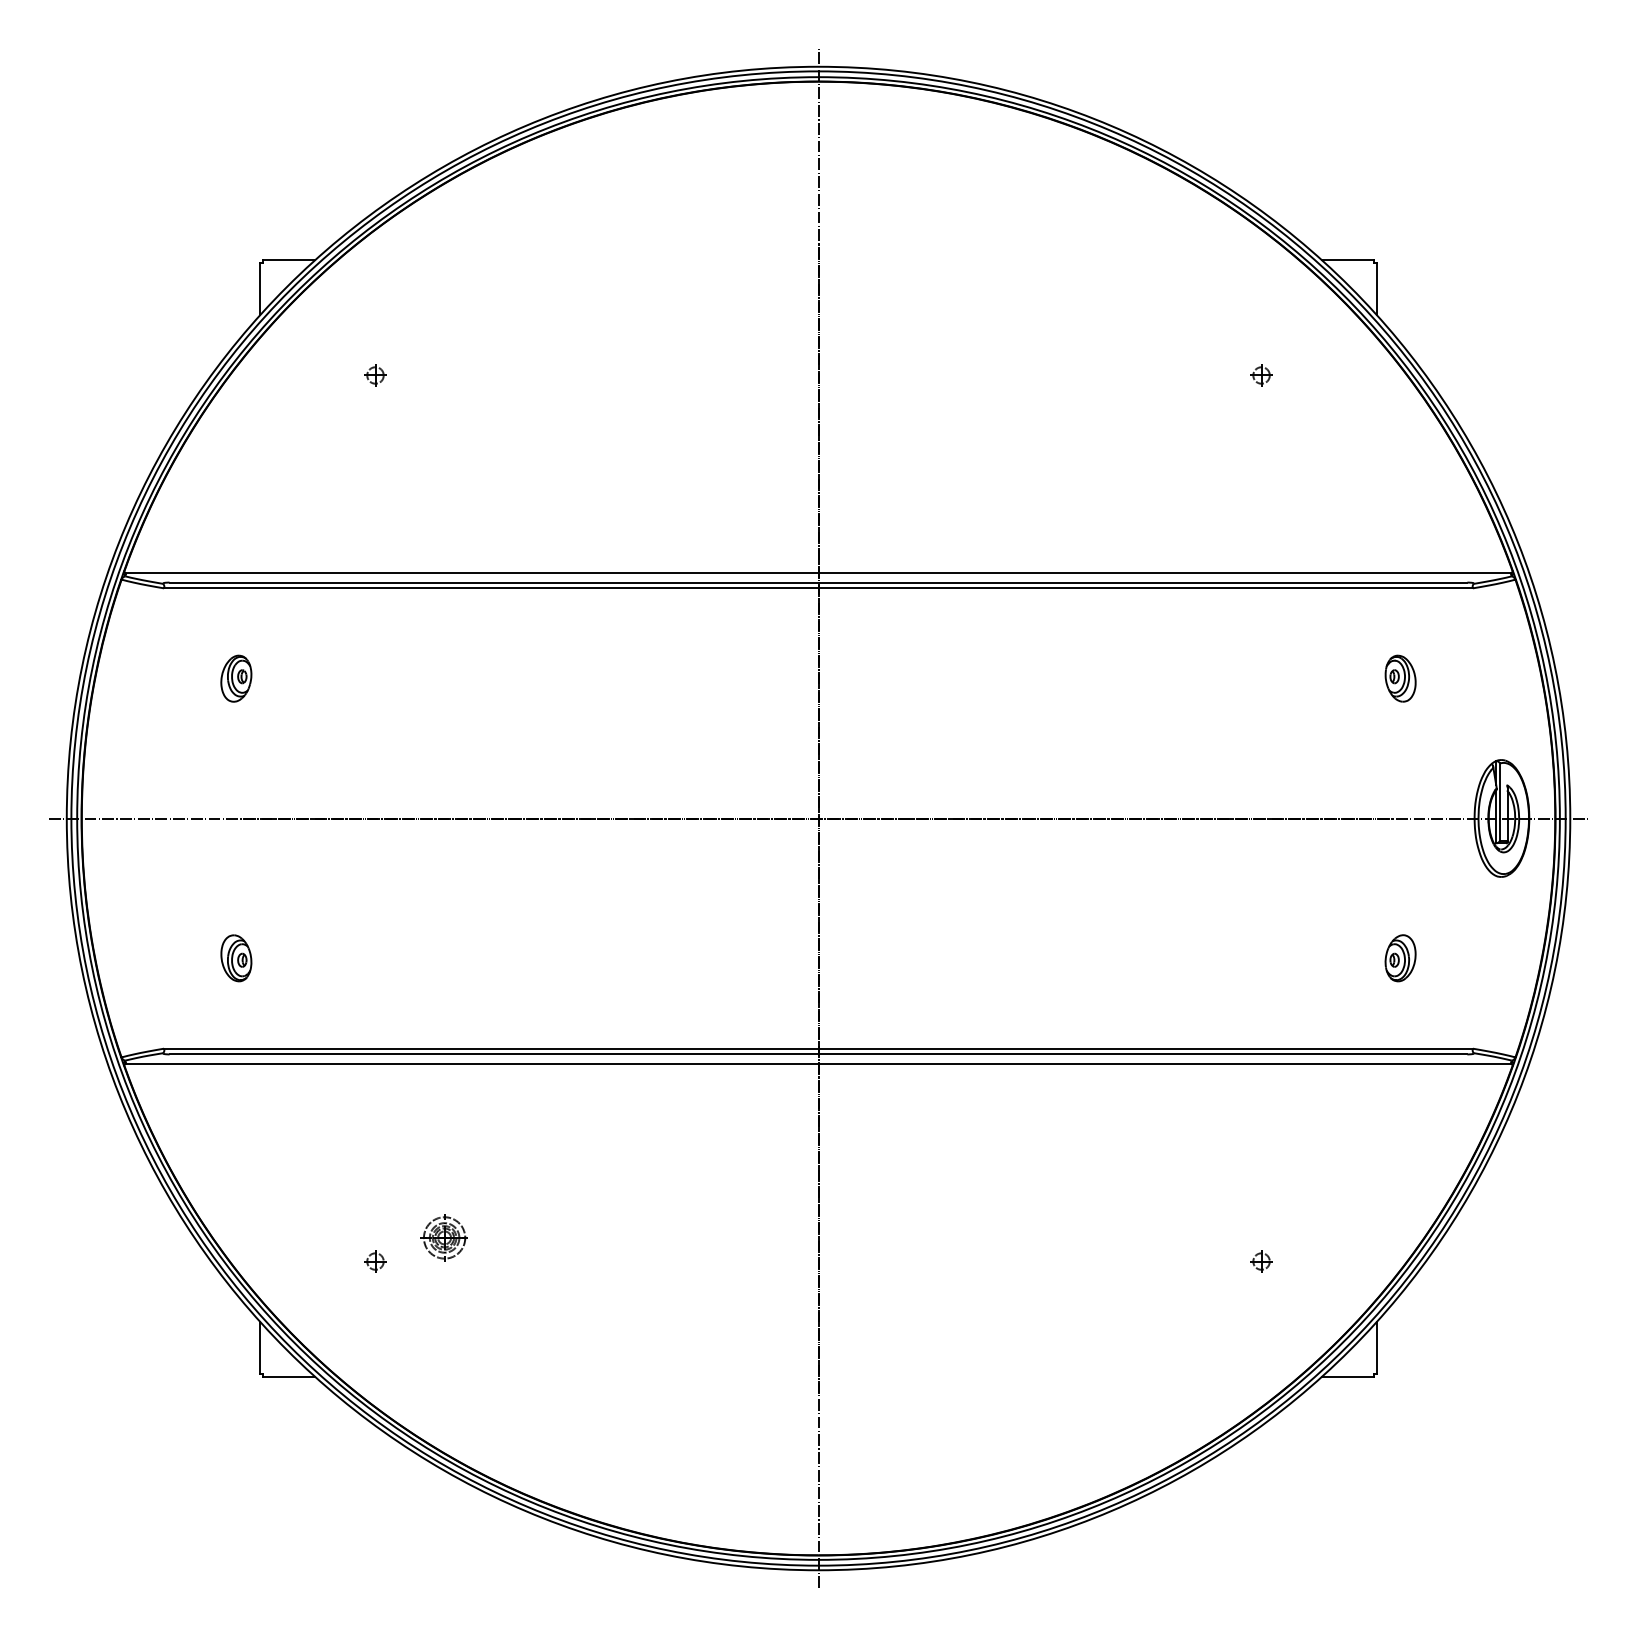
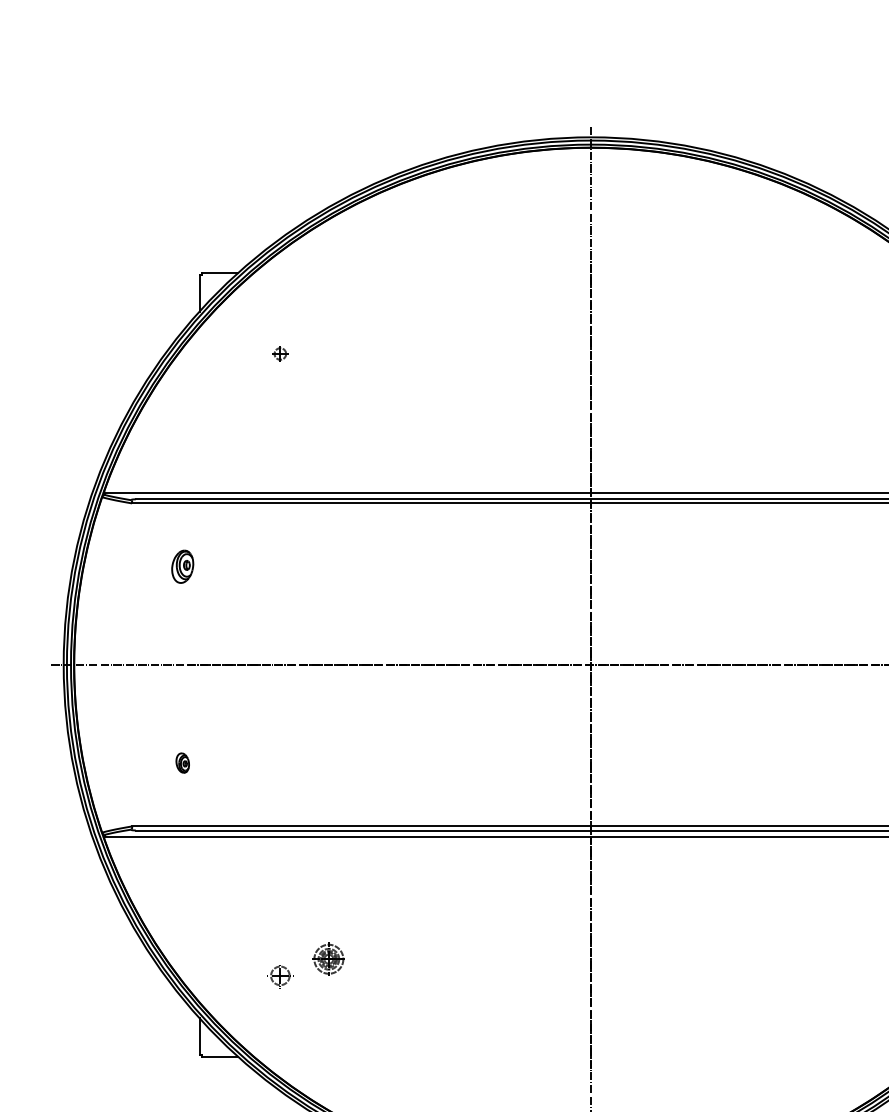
part: (236, 958) -> (182, 763), size x0.6
part: (375, 1261) -> (280, 975), size x1.6

